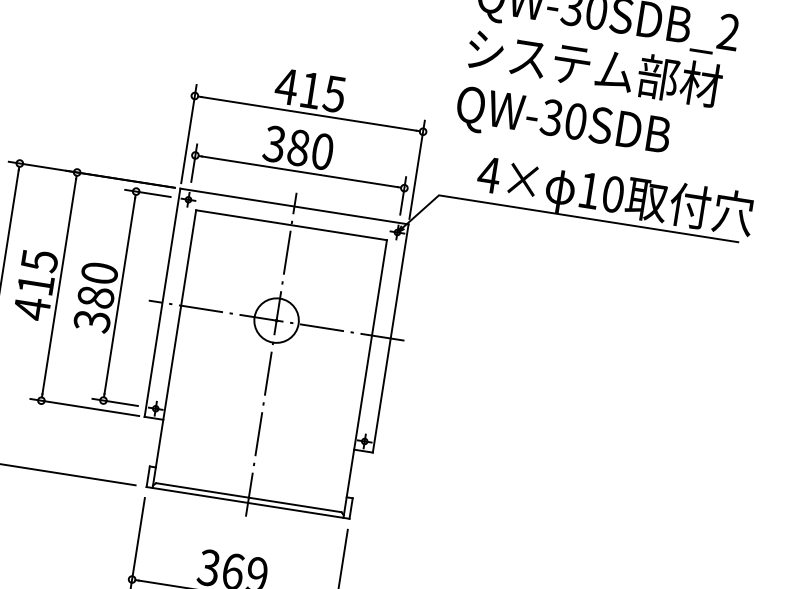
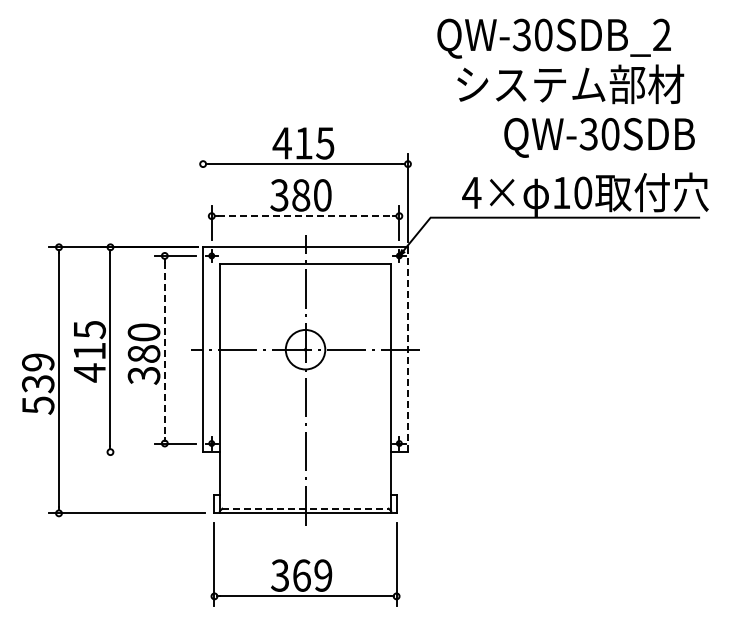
text: (594, 67) -> (570, 84), moved
text: (563, 123) -> (599, 137), moved
line: (189, 134) -> (203, 198), removed
line: (299, 172) -> (305, 216), solid -> dashed
line: (119, 295) -> (164, 349), solid -> dashed
line: (390, 338) -> (407, 349), solid -> dashed
line: (84, 407) -> (149, 452), removed
line: (249, 497) -> (306, 508), solid -> dashed

